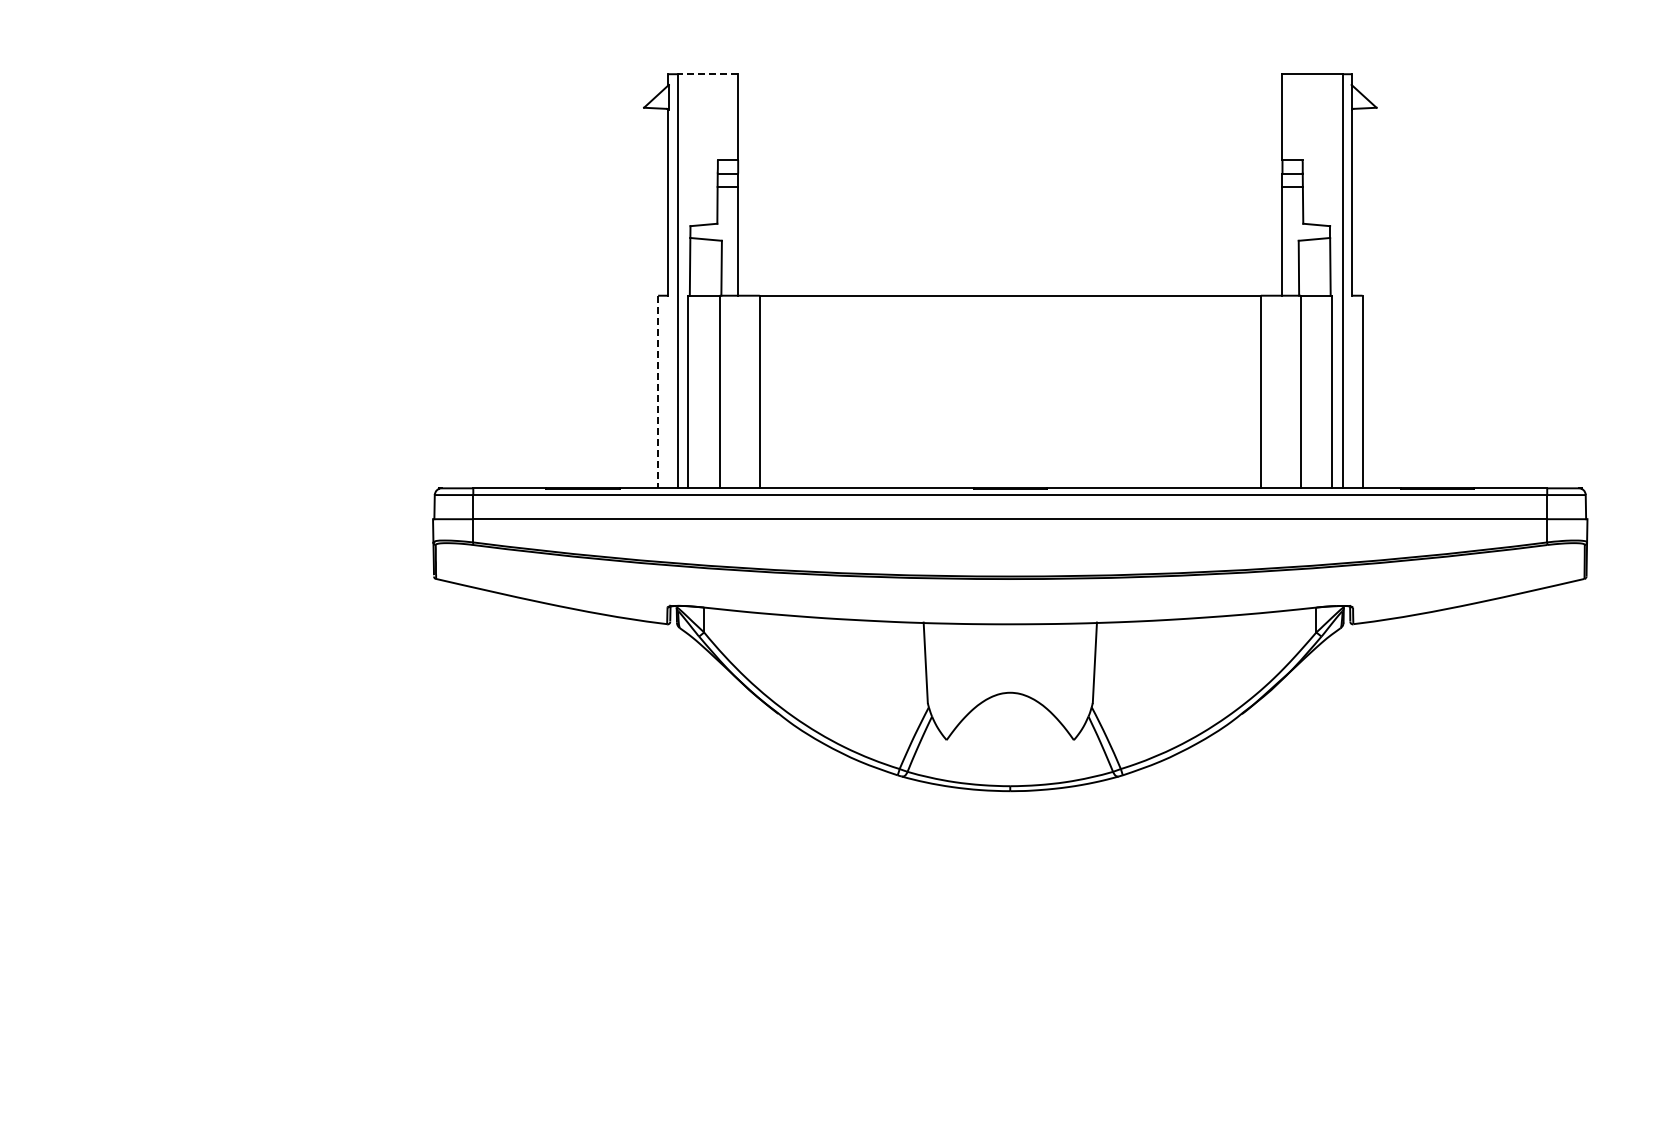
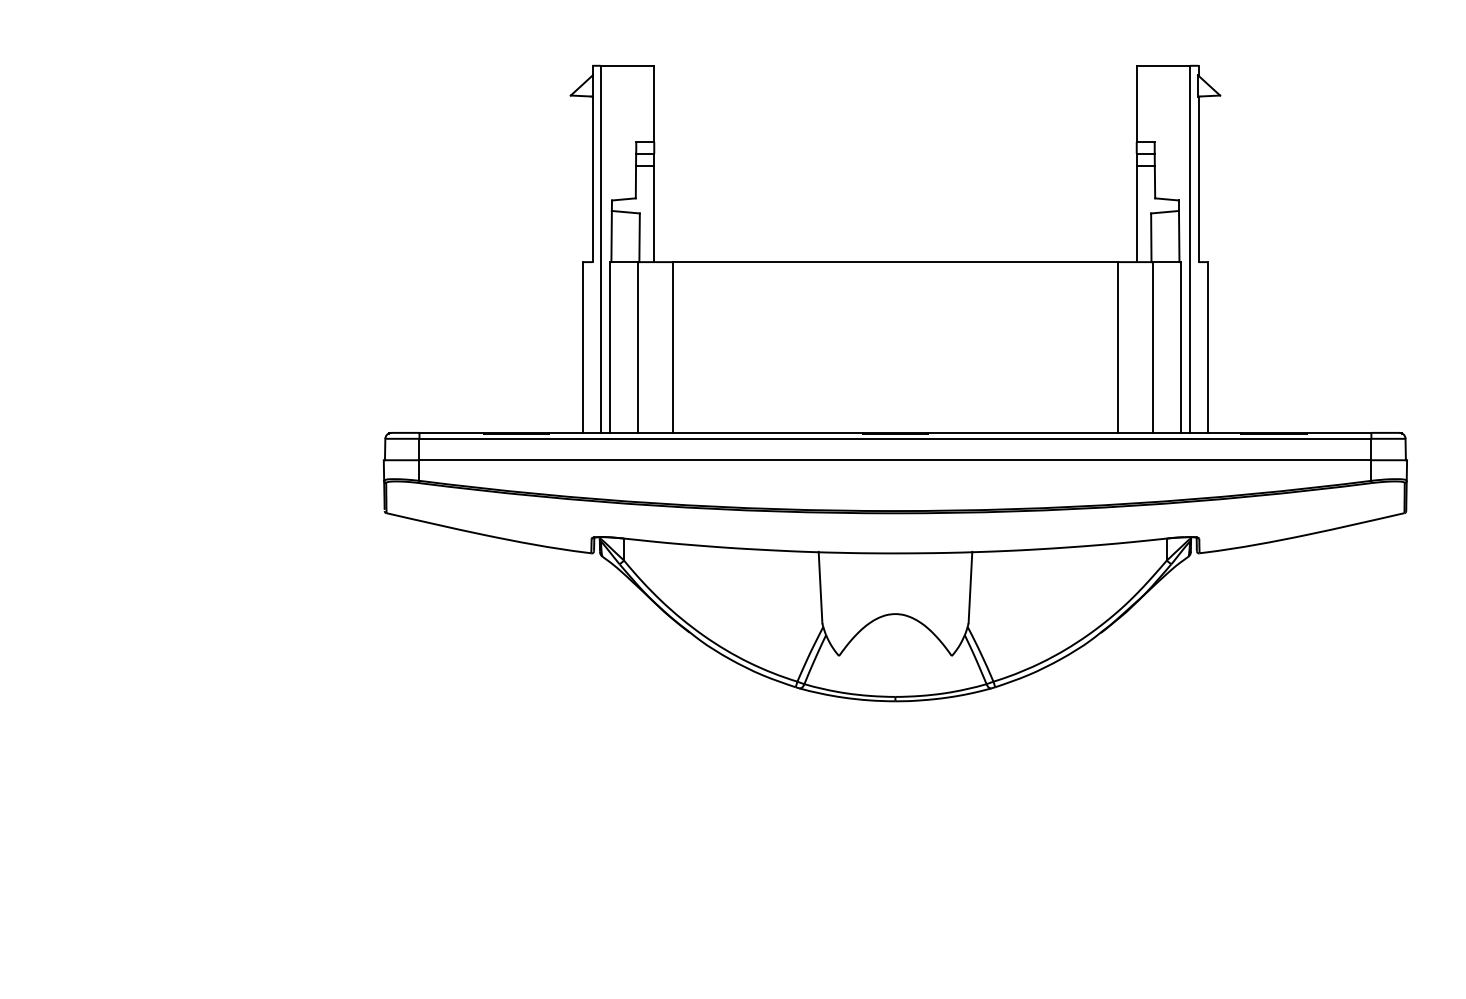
line: (707, 74) -> (627, 66), dashed -> solid
line: (658, 392) -> (583, 347), dashed -> solid

